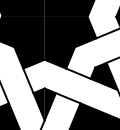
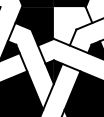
fill: (69, 43) -> (72, 26), removed

